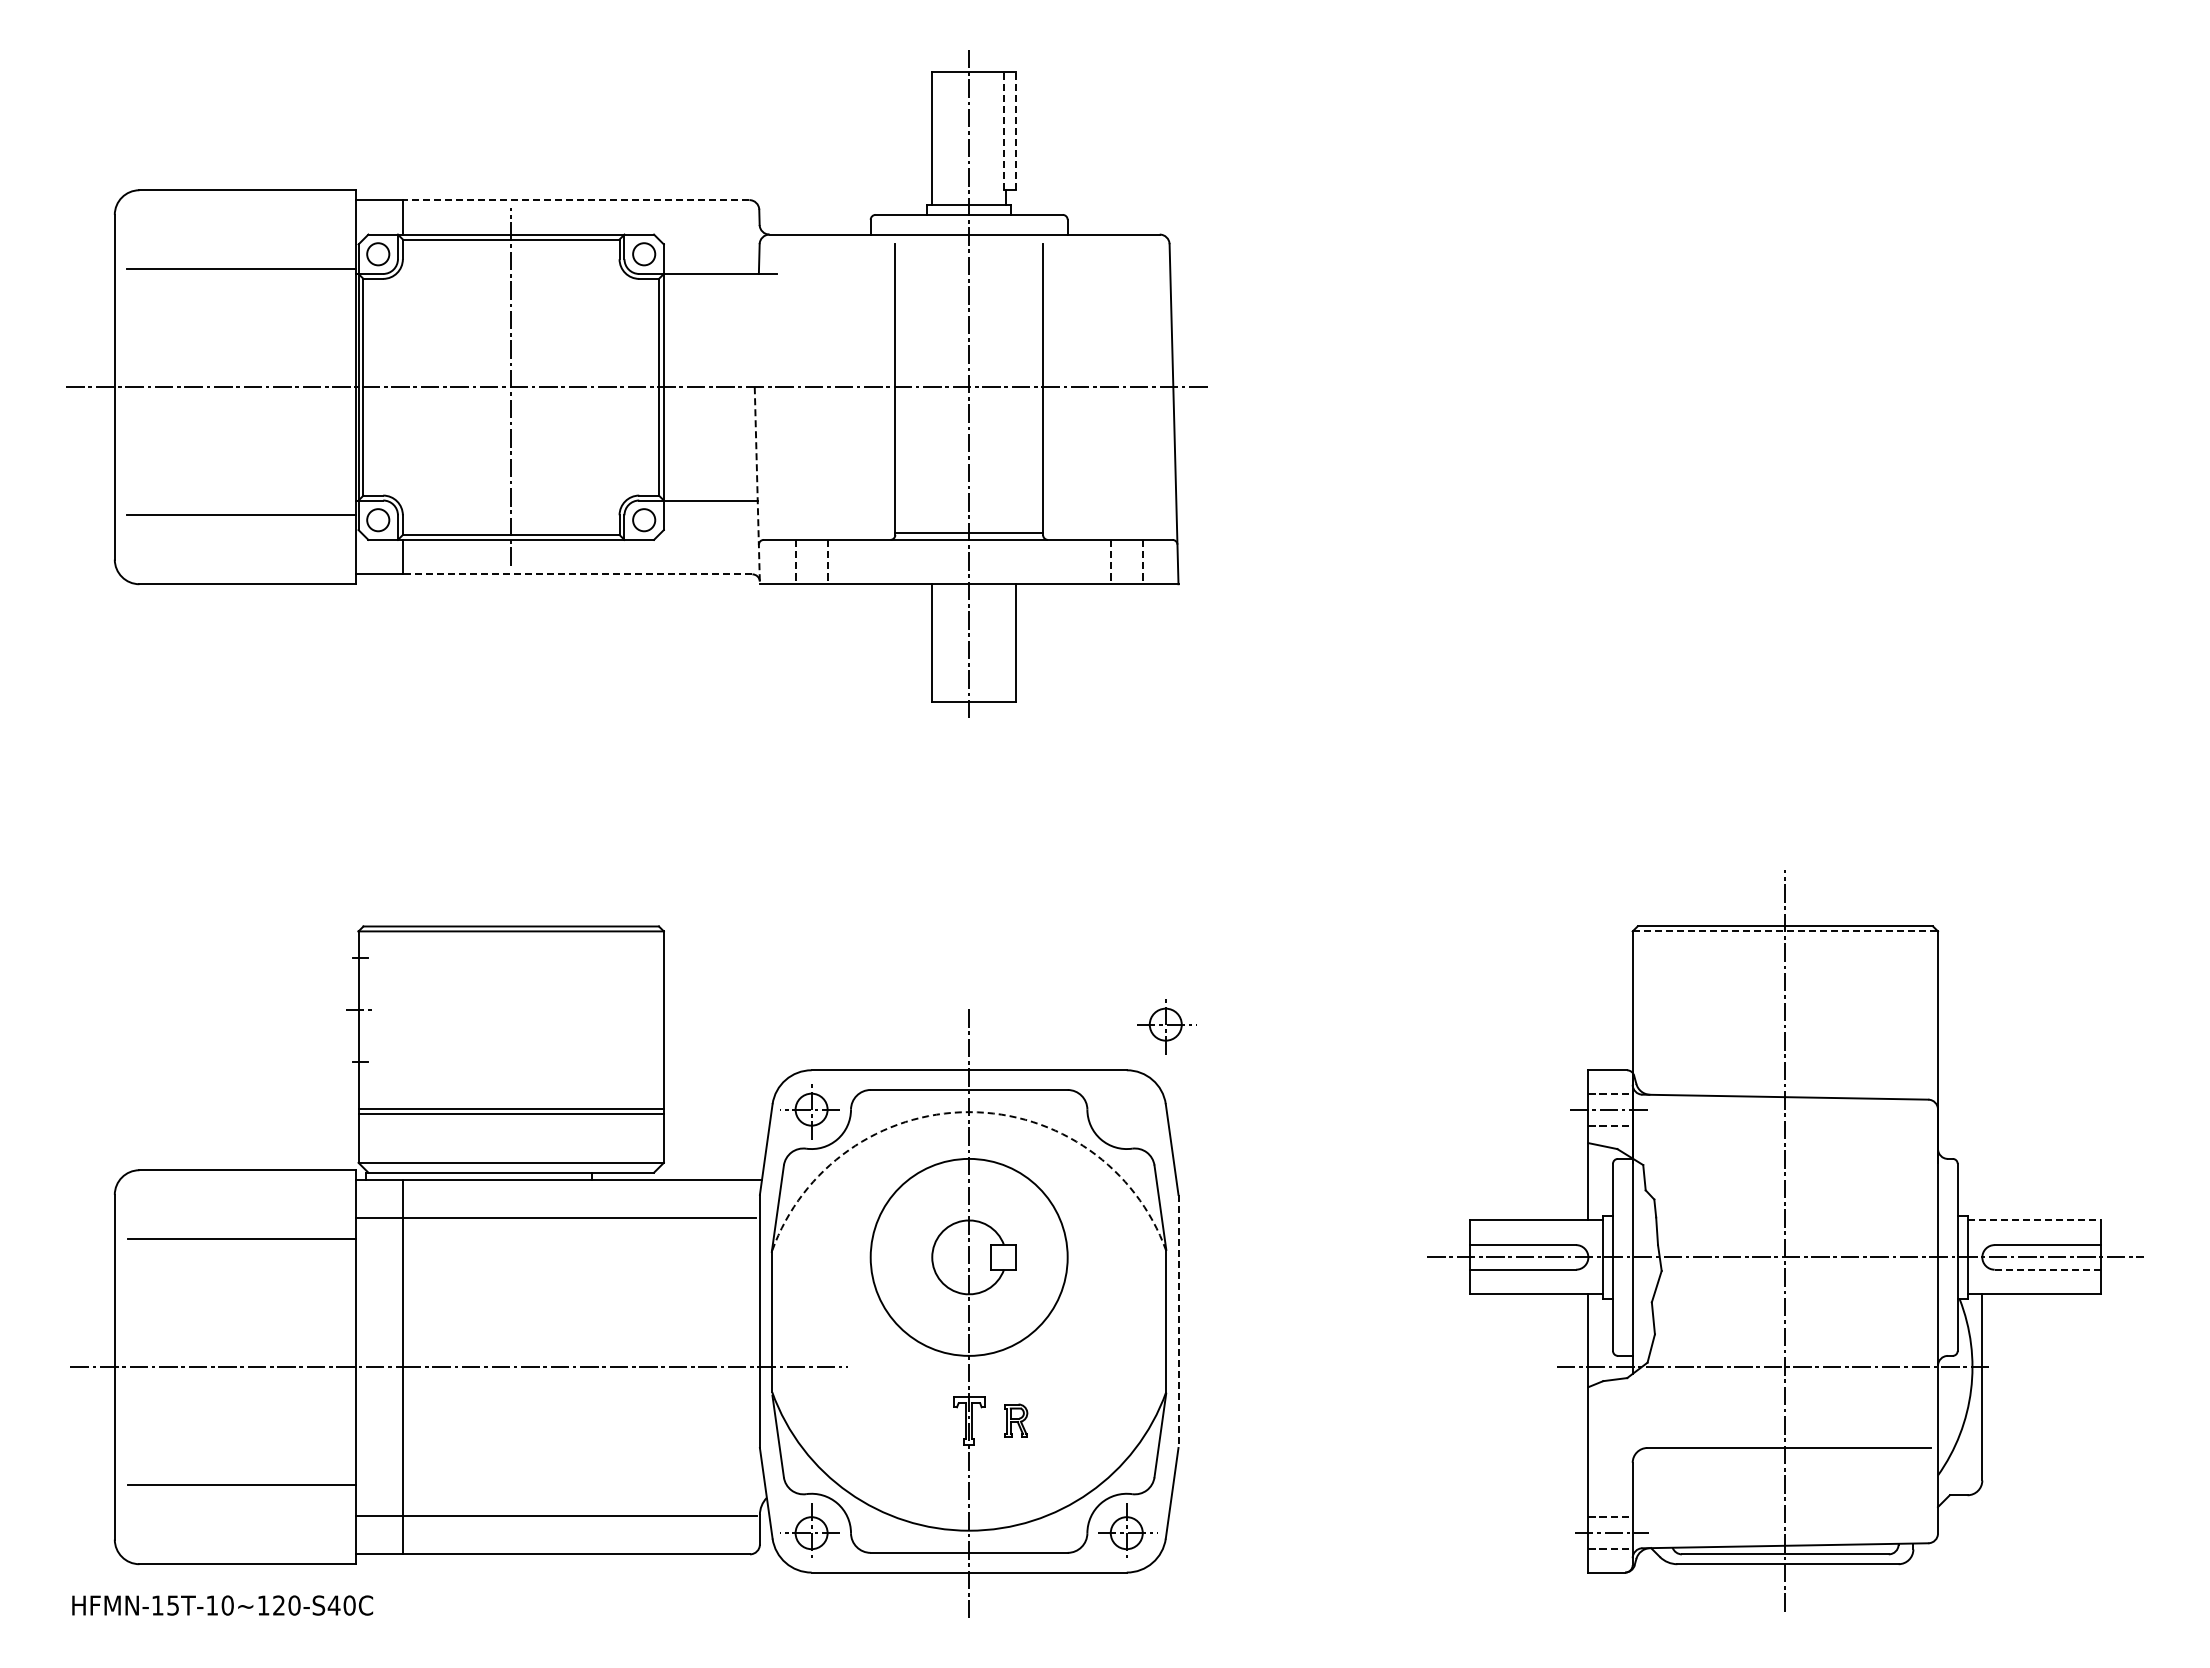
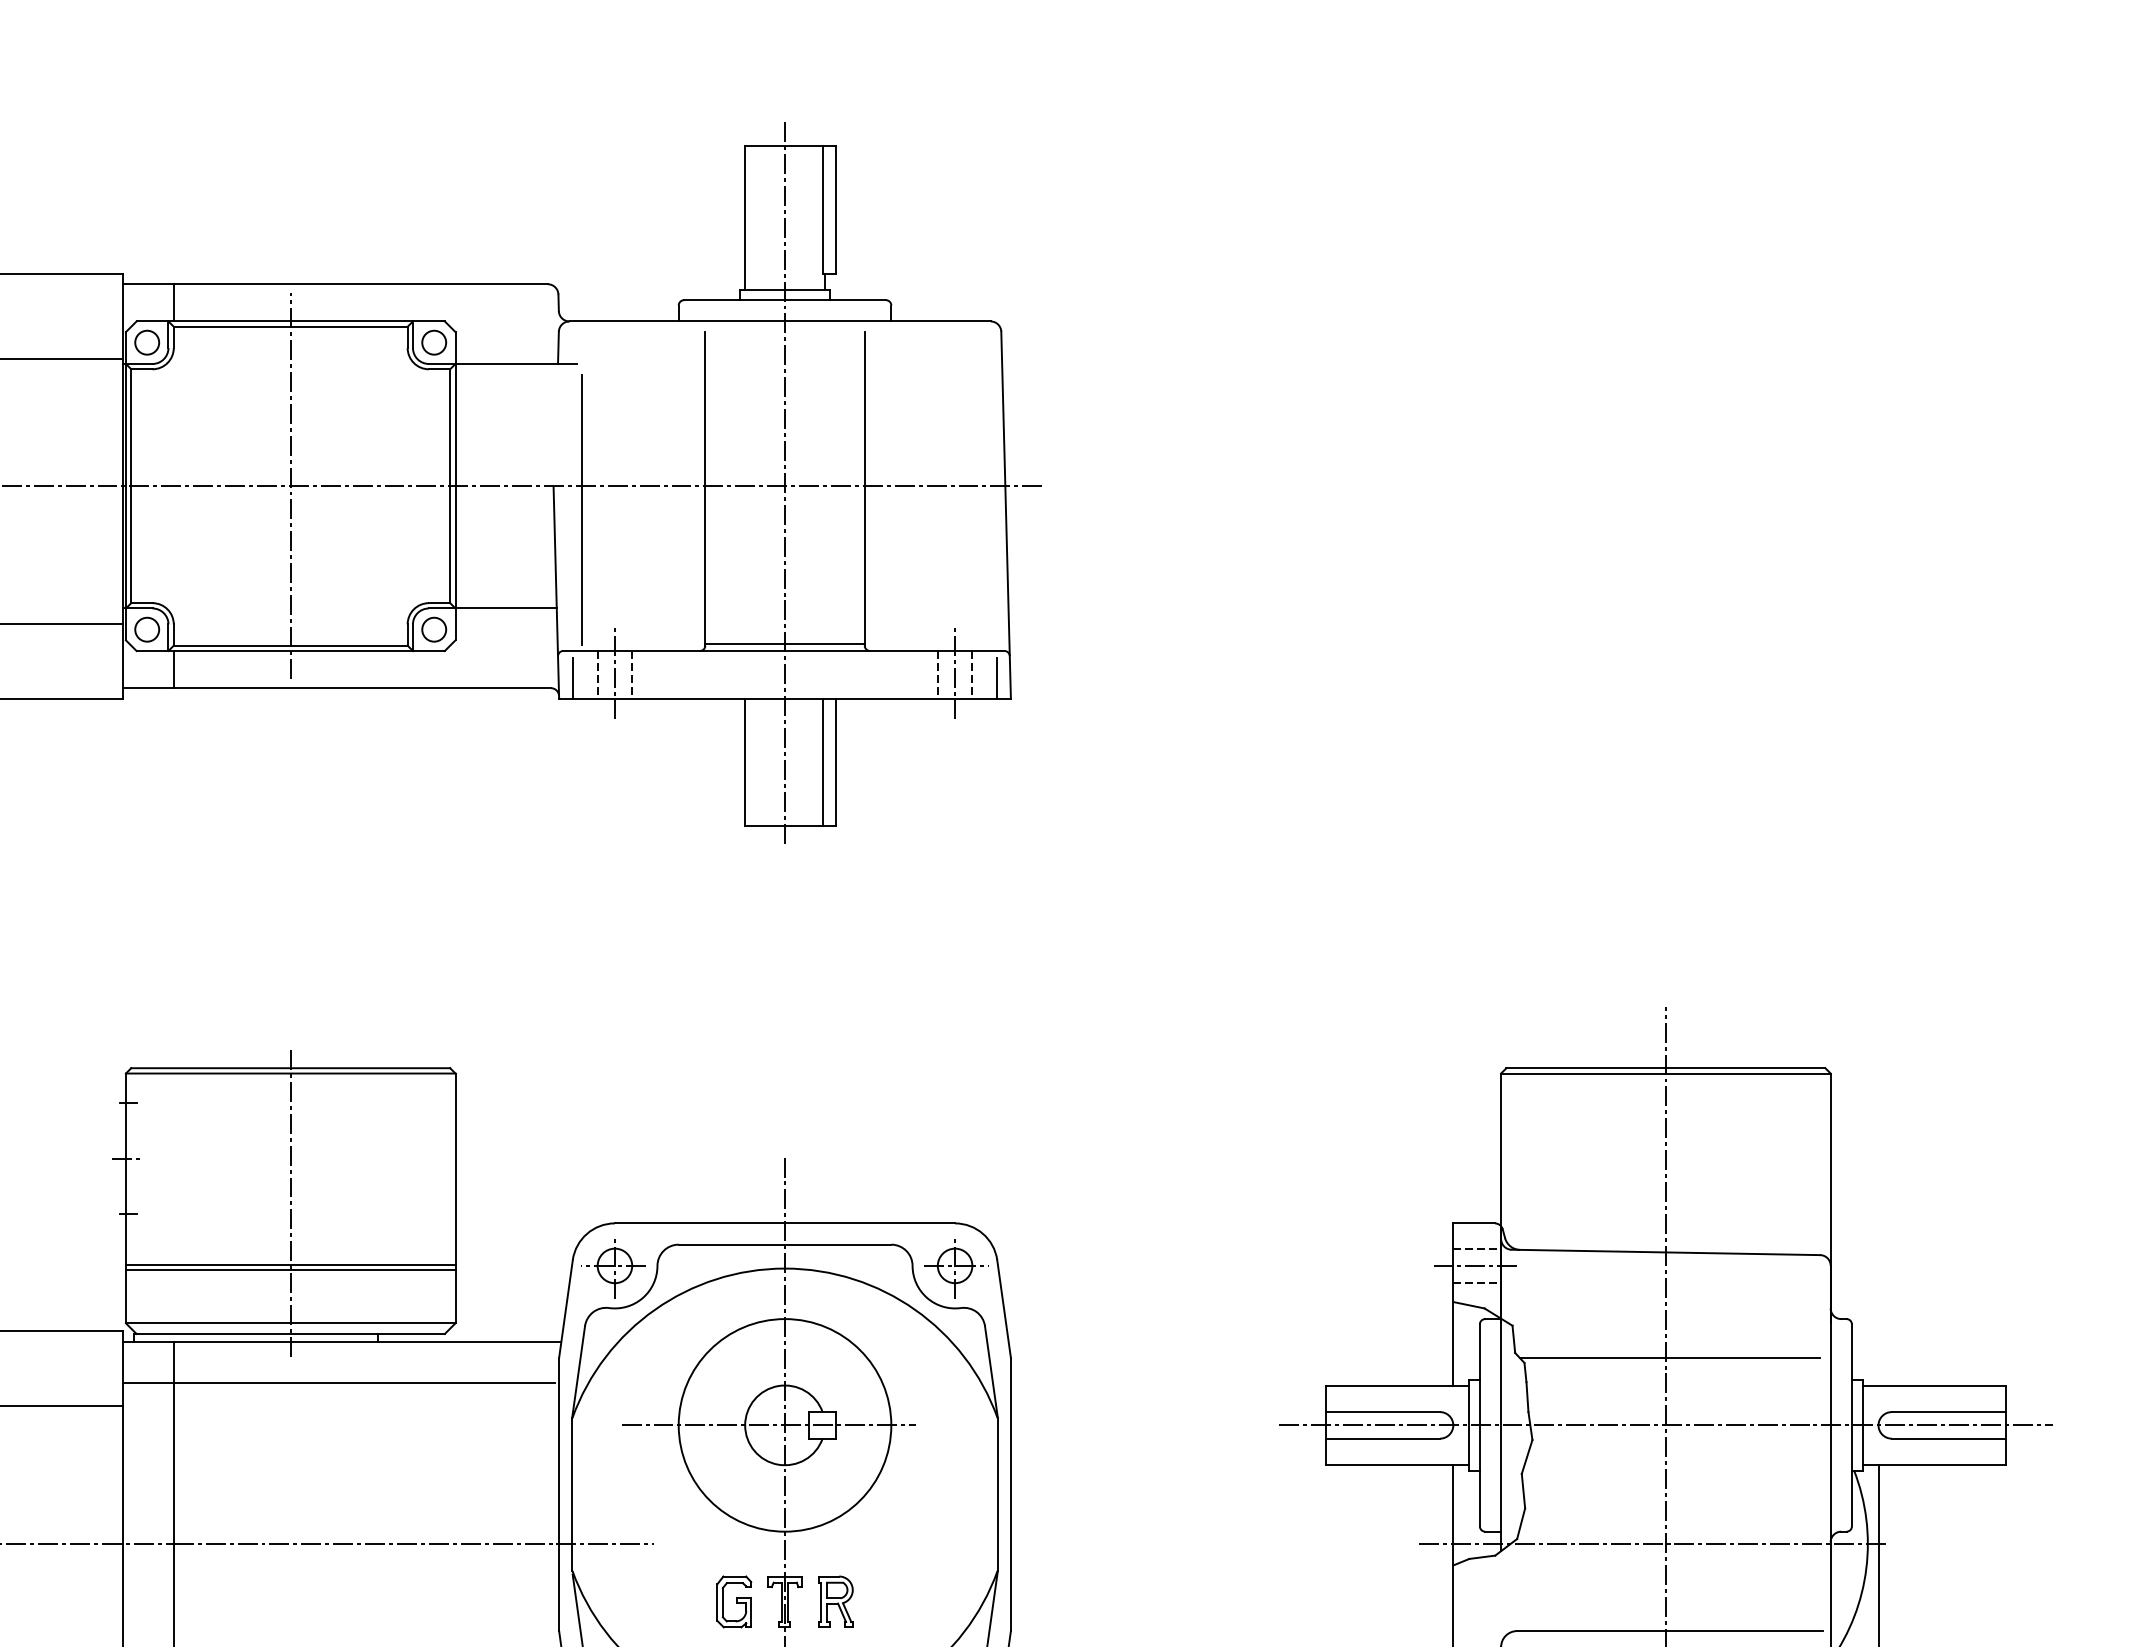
line: (1004, 130) -> (823, 209), dashed -> solid
line: (1015, 130) -> (834, 209), dashed -> solid
line: (575, 200) -> (360, 284), dashed -> solid
line: (780, 408) -> (581, 509), added
line: (757, 485) -> (556, 592), dashed -> solid
line: (811, 560) -> (614, 673), added
line: (1126, 560) -> (954, 673), added
line: (772, 565) -> (572, 678), added
line: (1165, 565) -> (996, 678), added
line: (577, 574) -> (362, 688), dashed -> solid
line: (1004, 643) -> (823, 762), added
line: (1785, 931) -> (1666, 1073), dashed -> solid
part: (1166, 1026) -> (955, 1267), moved
line: (511, 1052) -> (291, 1204), added
arc: (969, 1112) -> (785, 1268), dashed -> solid
line: (1788, 1194) -> (1669, 1357), added
line: (2034, 1220) -> (1934, 1385), dashed -> solid
line: (953, 1257) -> (768, 1425), added
line: (2047, 1269) -> (1948, 1438), dashed -> solid
line: (1178, 1321) -> (1010, 1494), dashed -> solid
part: (921, 1420) -> (733, 1601), added
part: (1016, 1420) -> (836, 1601), size x1.43

